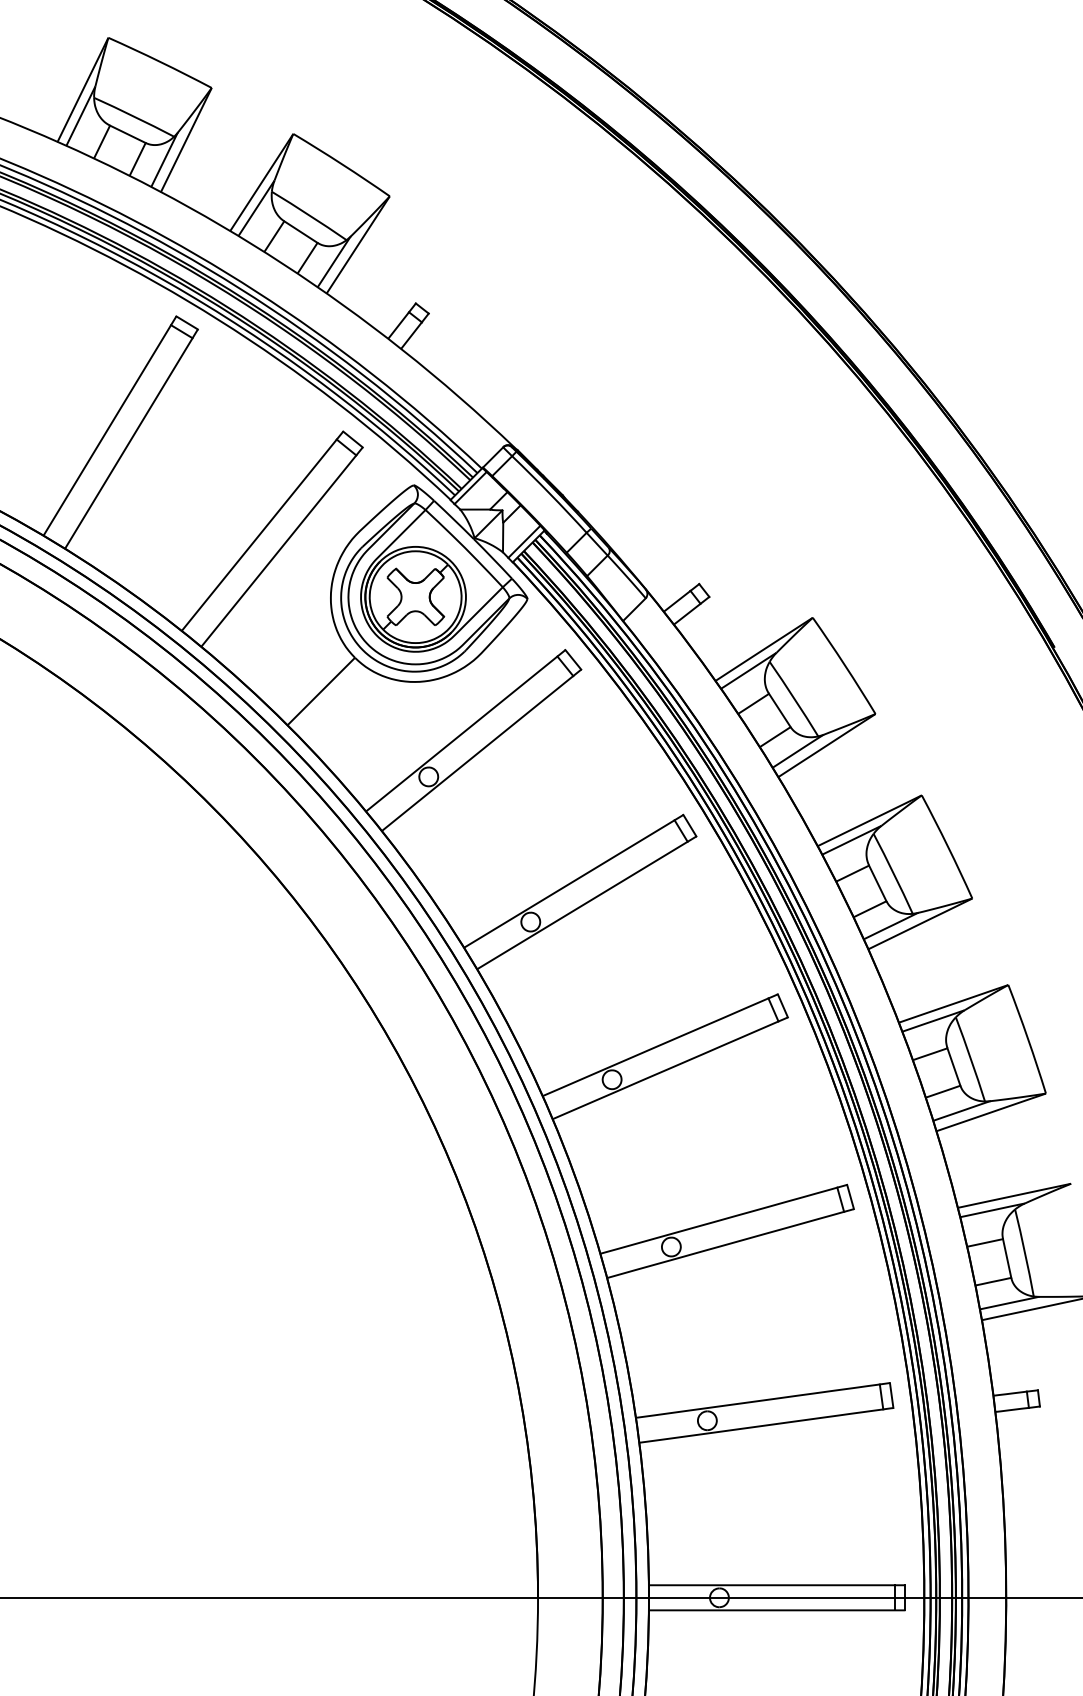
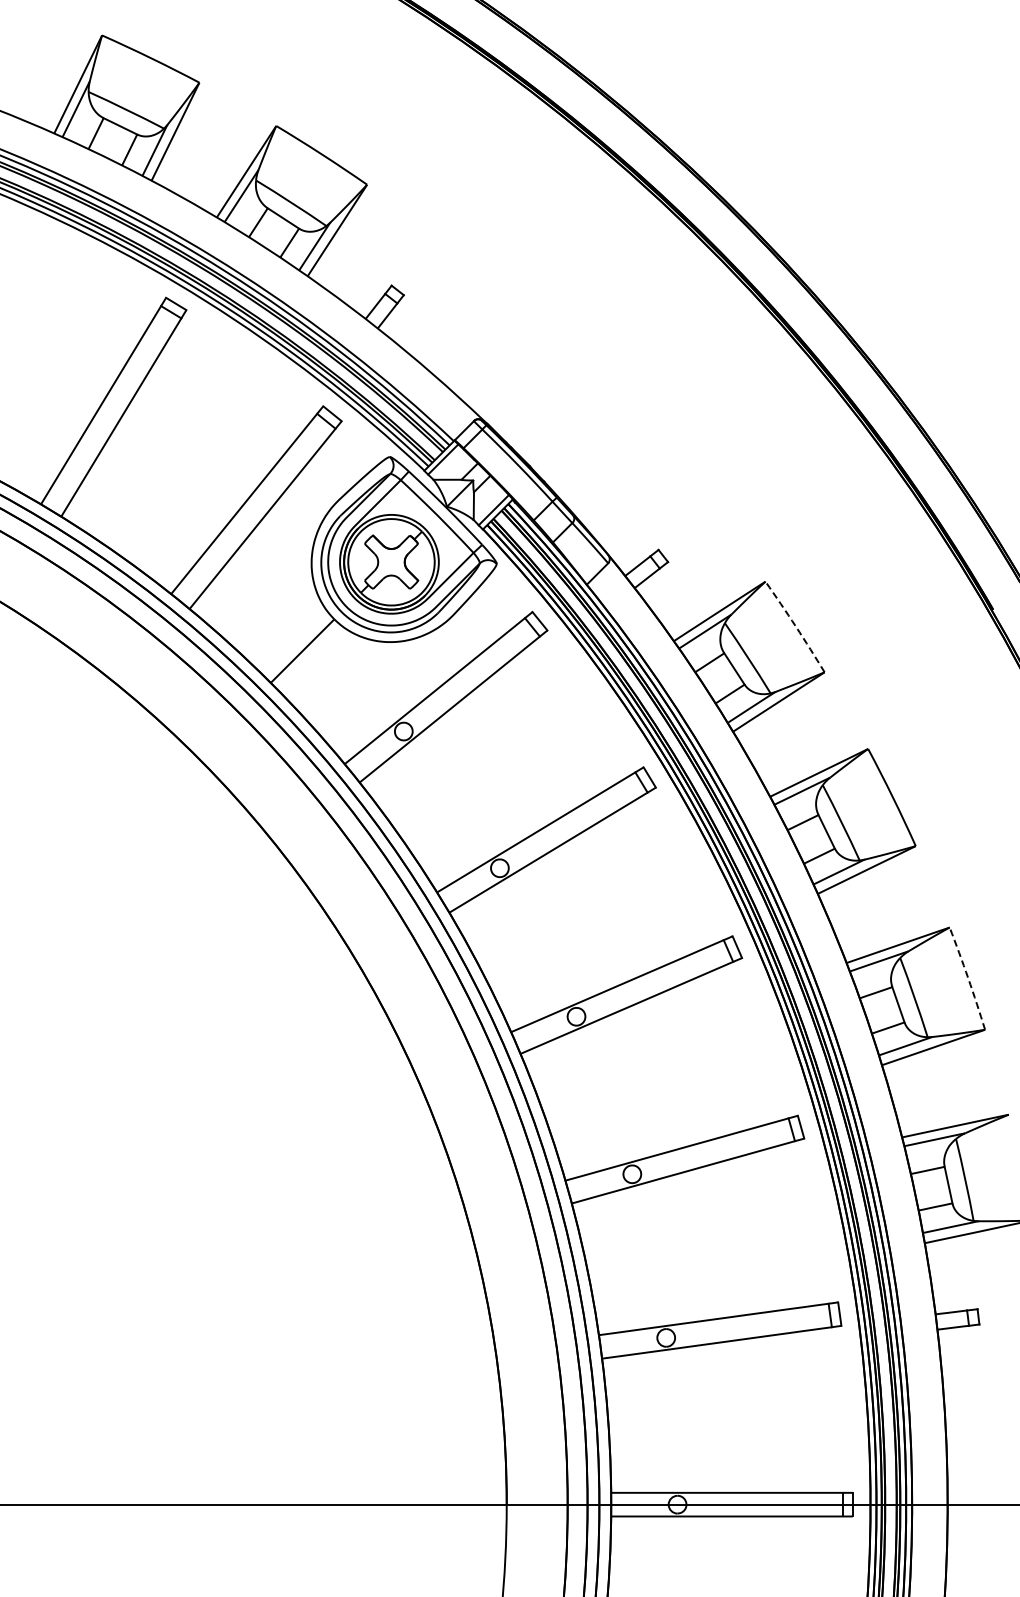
arc: (844, 665) -> (795, 626), solid -> dashed
arc: (1028, 1039) -> (968, 978), solid -> dashed

